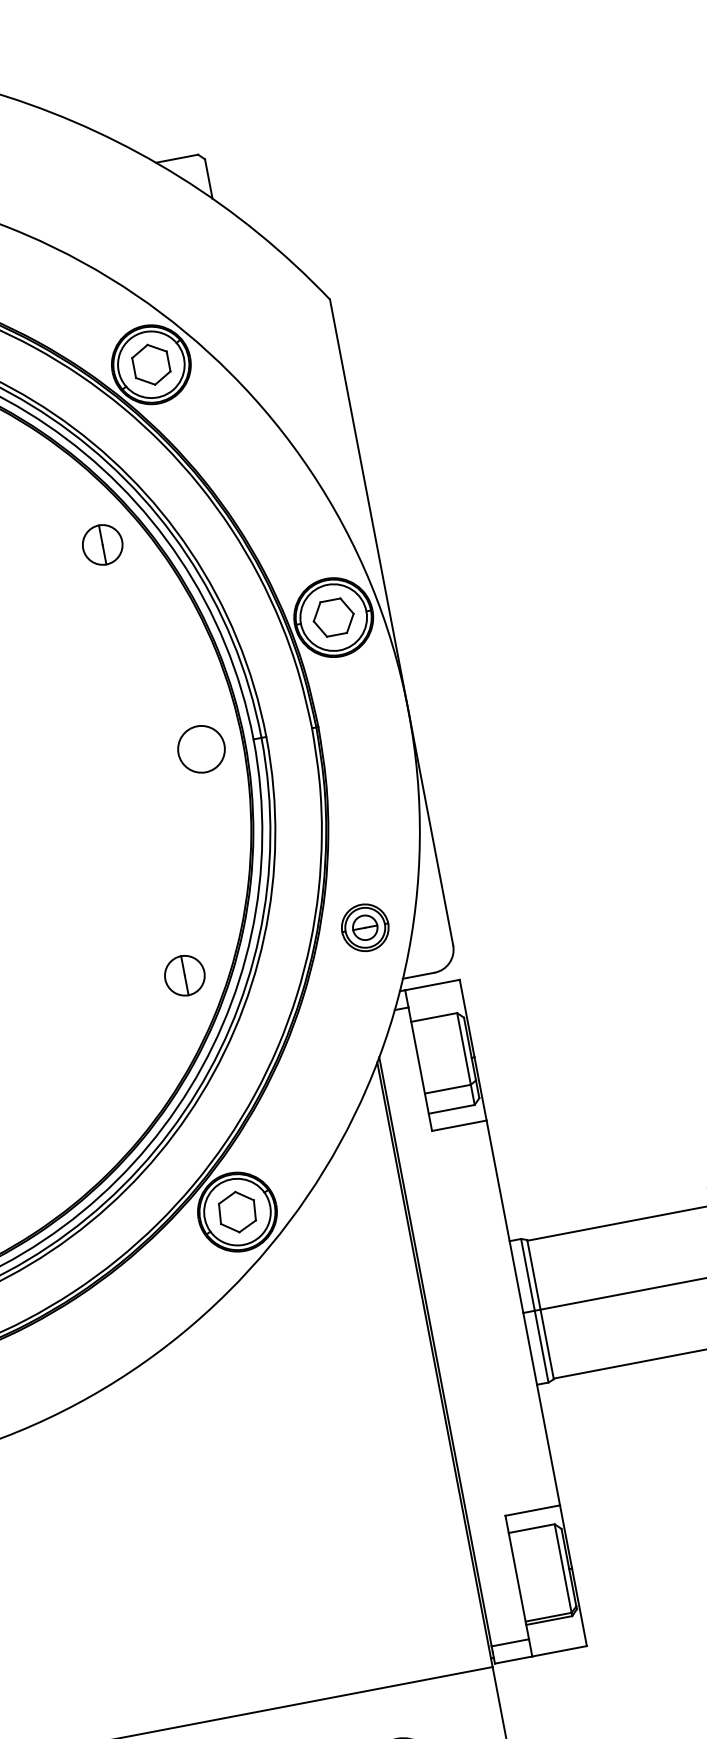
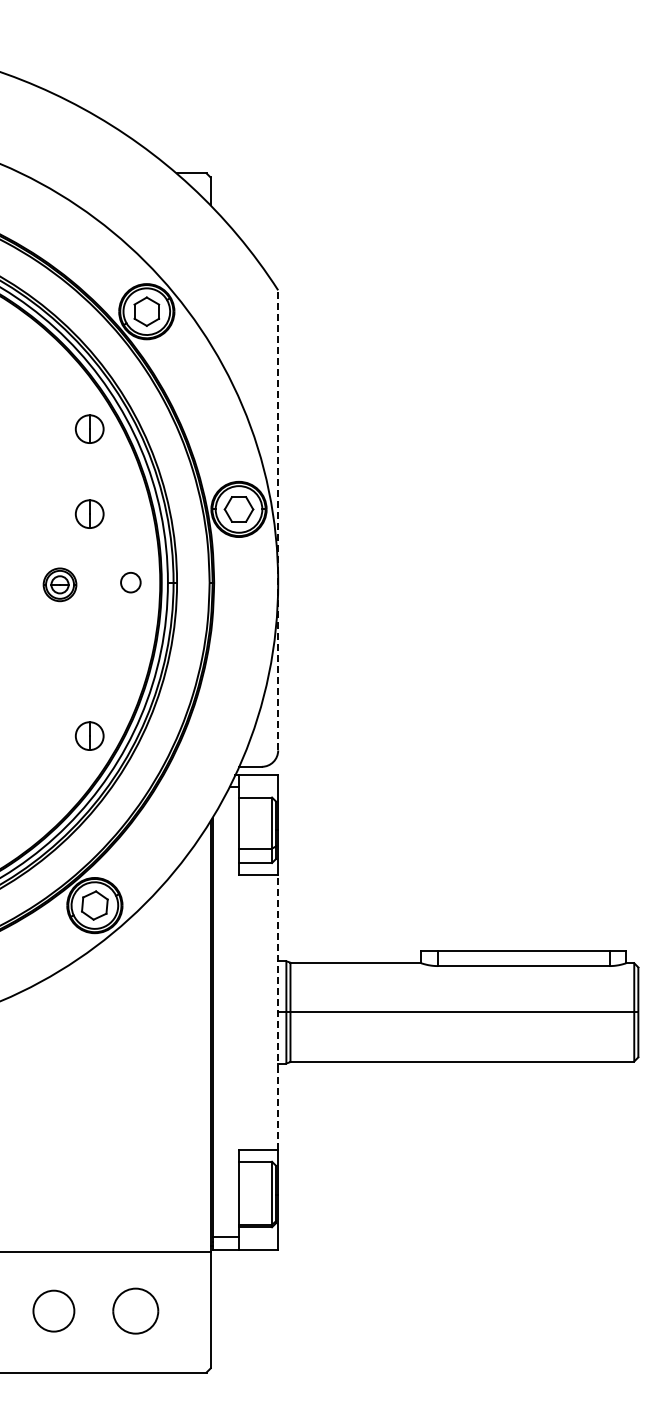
line: (391, 621) -> (278, 519), solid -> dashed
part: (124, 663) -> (89, 513), added
circle: (200, 749) -> (130, 582), size x0.6
part: (364, 927) -> (59, 584), moved
line: (523, 1311) -> (278, 1011), solid -> dashed

